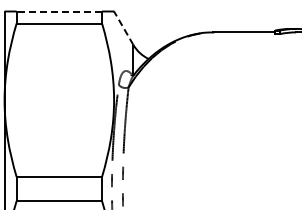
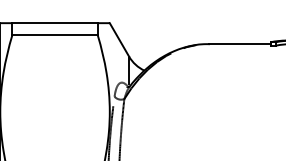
line: (59, 11) -> (55, 23), dashed -> solid
line: (123, 27) -> (119, 39), dashed -> solid

